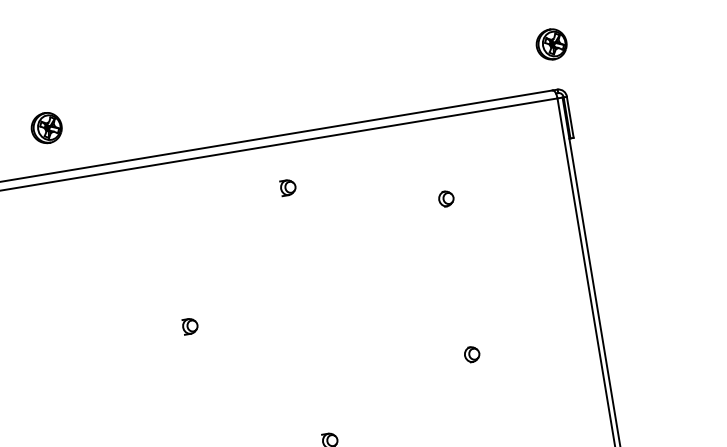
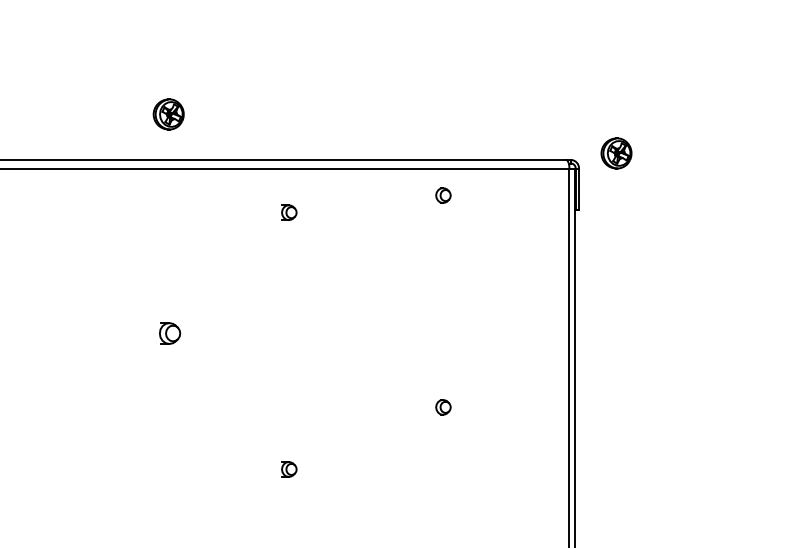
part: (551, 44) -> (616, 153), moved
part: (46, 128) -> (168, 114), moved
part: (446, 198) -> (443, 195), moved
part: (189, 326) -> (169, 333), size x1.4

